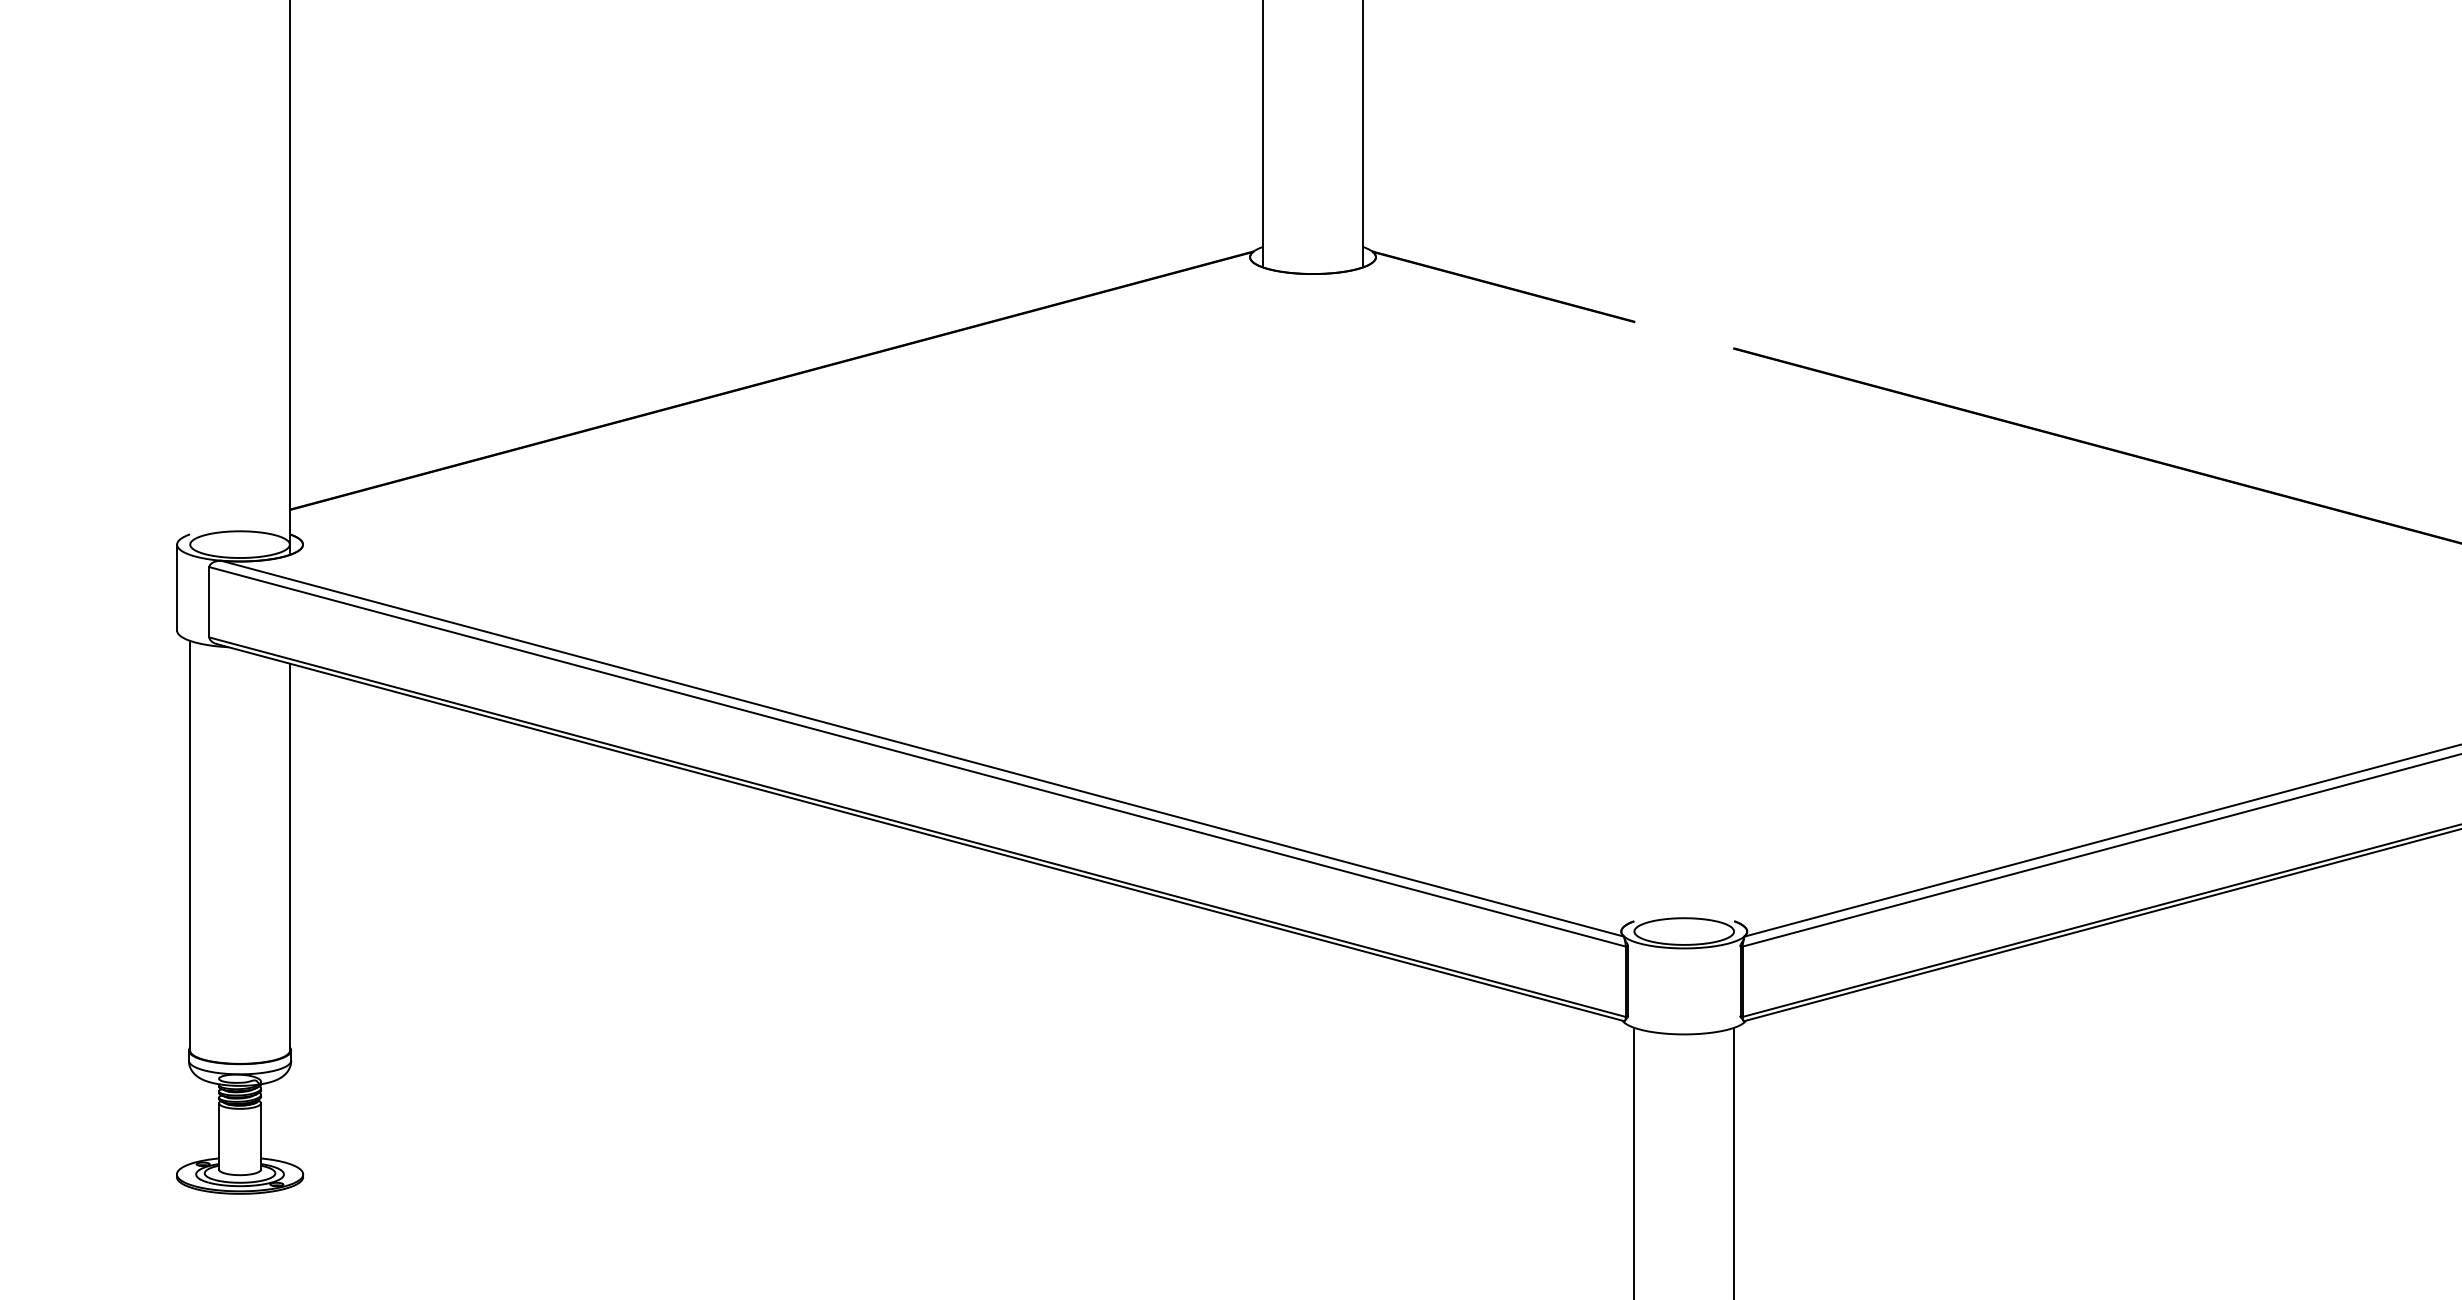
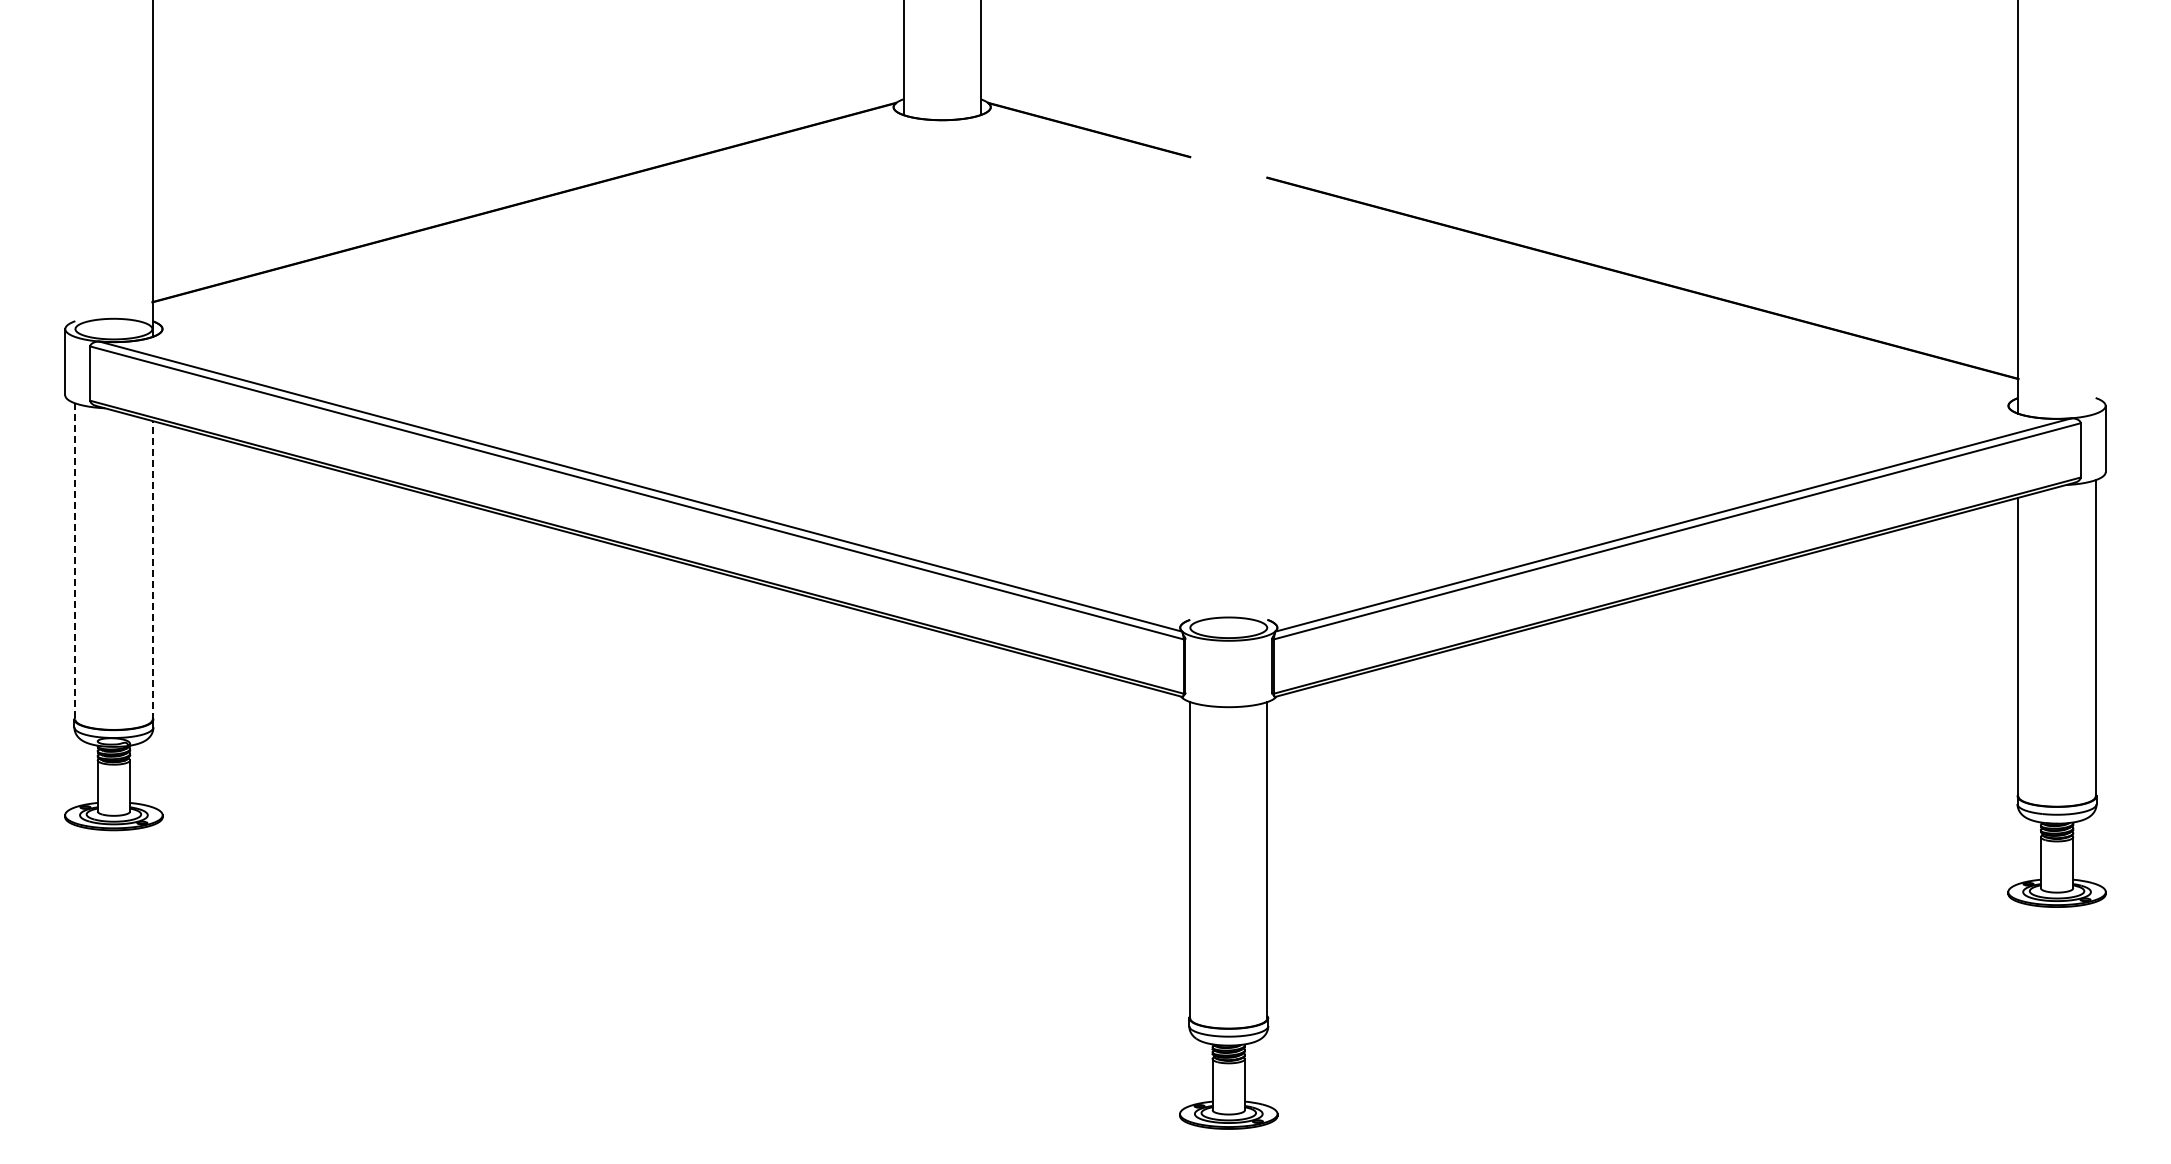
line: (190, 846) -> (75, 562), solid -> dashed
line: (290, 856) -> (152, 569), solid -> dashed

